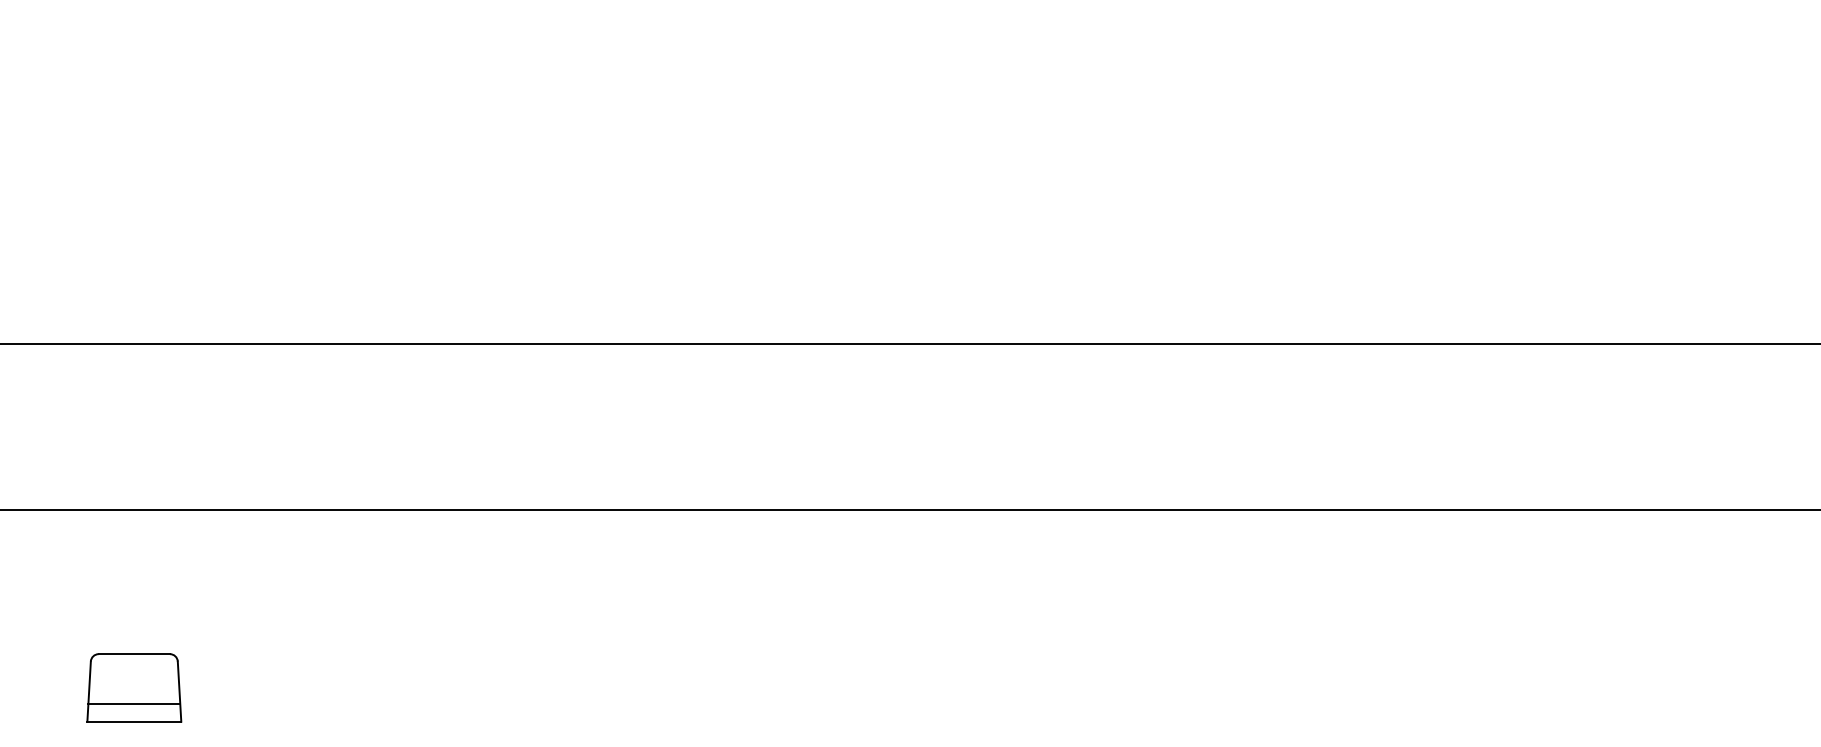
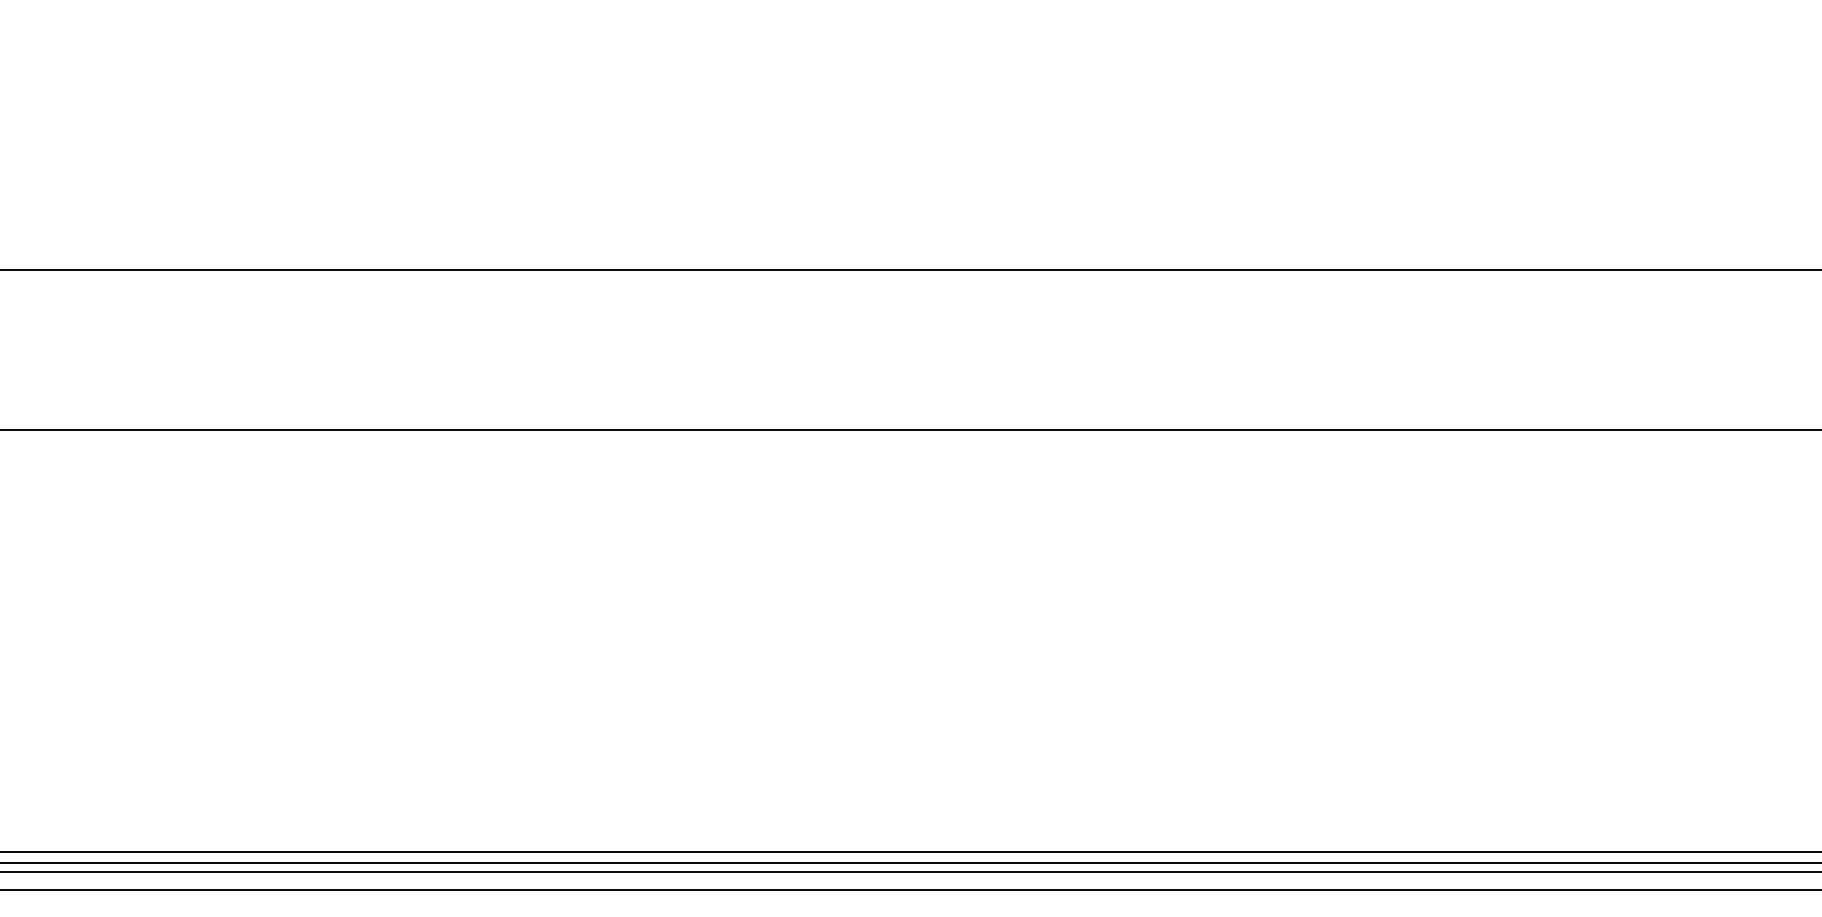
part: (134, 687) -> (132, 599), removed

